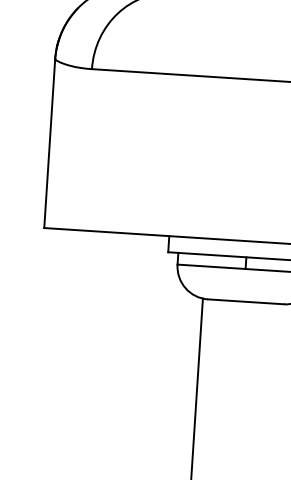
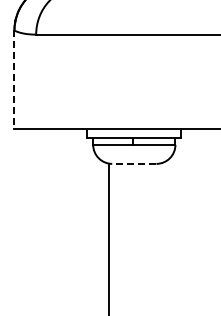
line: (49, 145) -> (14, 80), solid -> dashed
line: (244, 301) -> (133, 163), solid -> dashed

